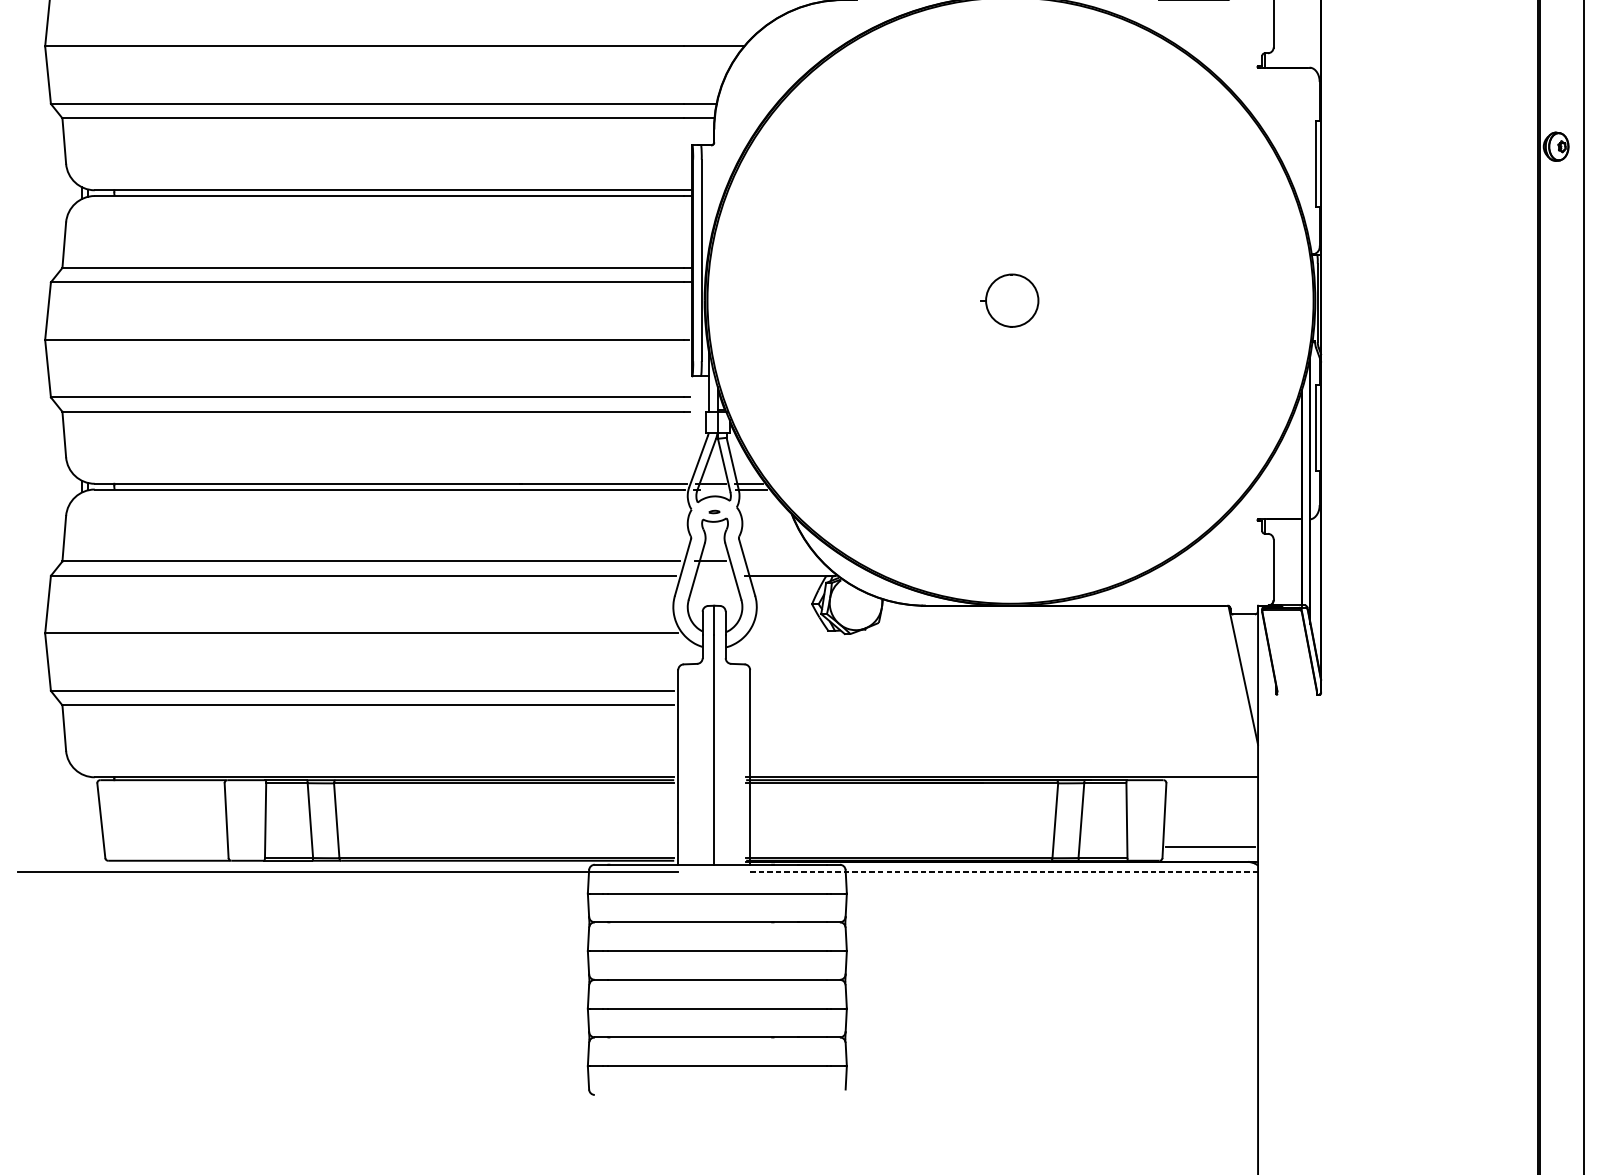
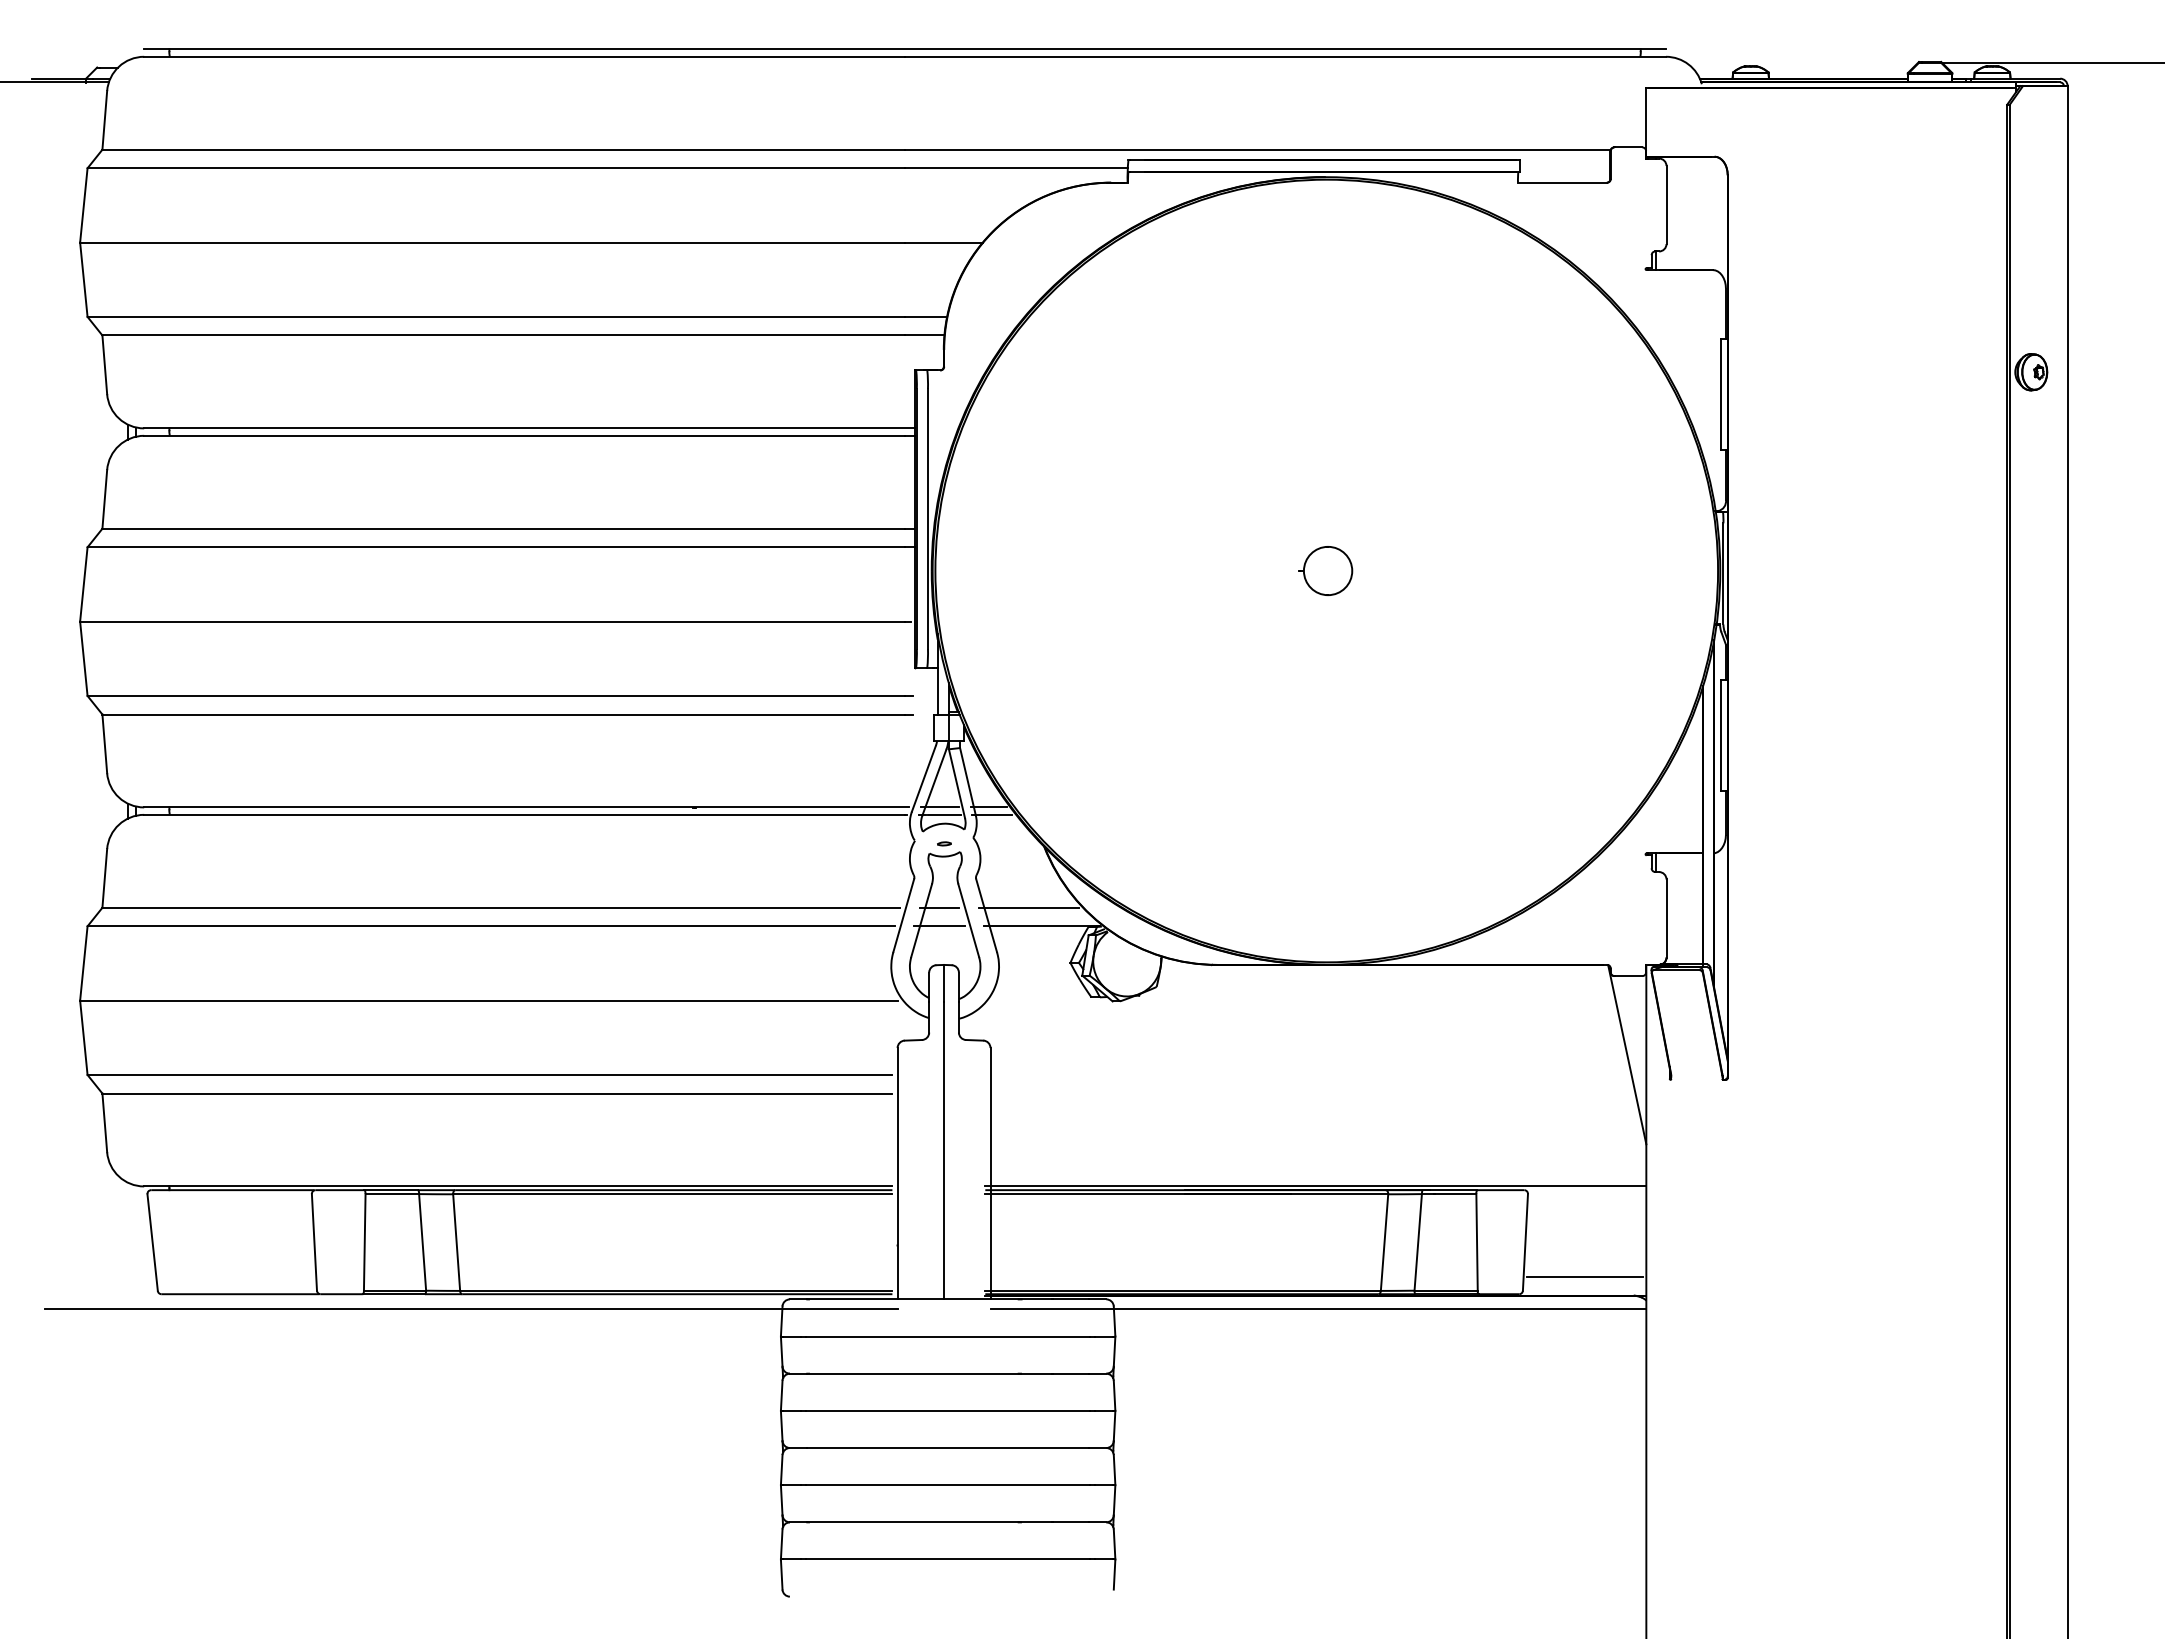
part: (1009, 300) -> (1325, 570), size x0.71
line: (713, 489) -> (943, 814), added
line: (779, 561) -> (1028, 907), added
line: (710, 576) -> (939, 926), added
line: (1004, 871) -> (1318, 1308), dashed -> solid

